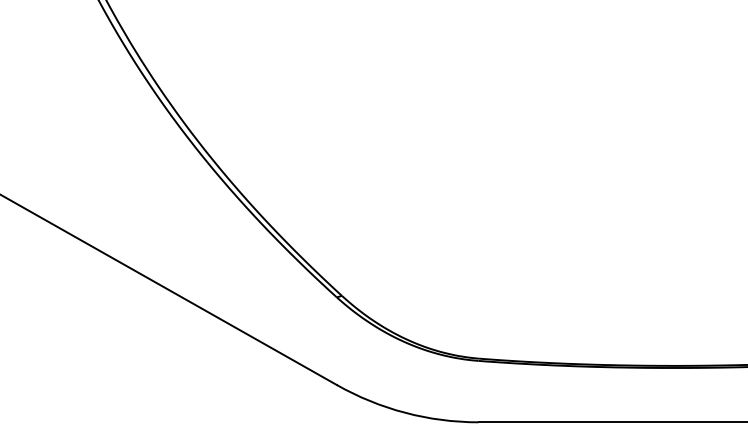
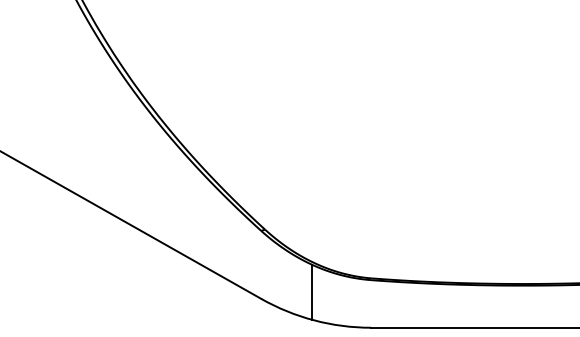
line: (402, 376) -> (312, 292), added

